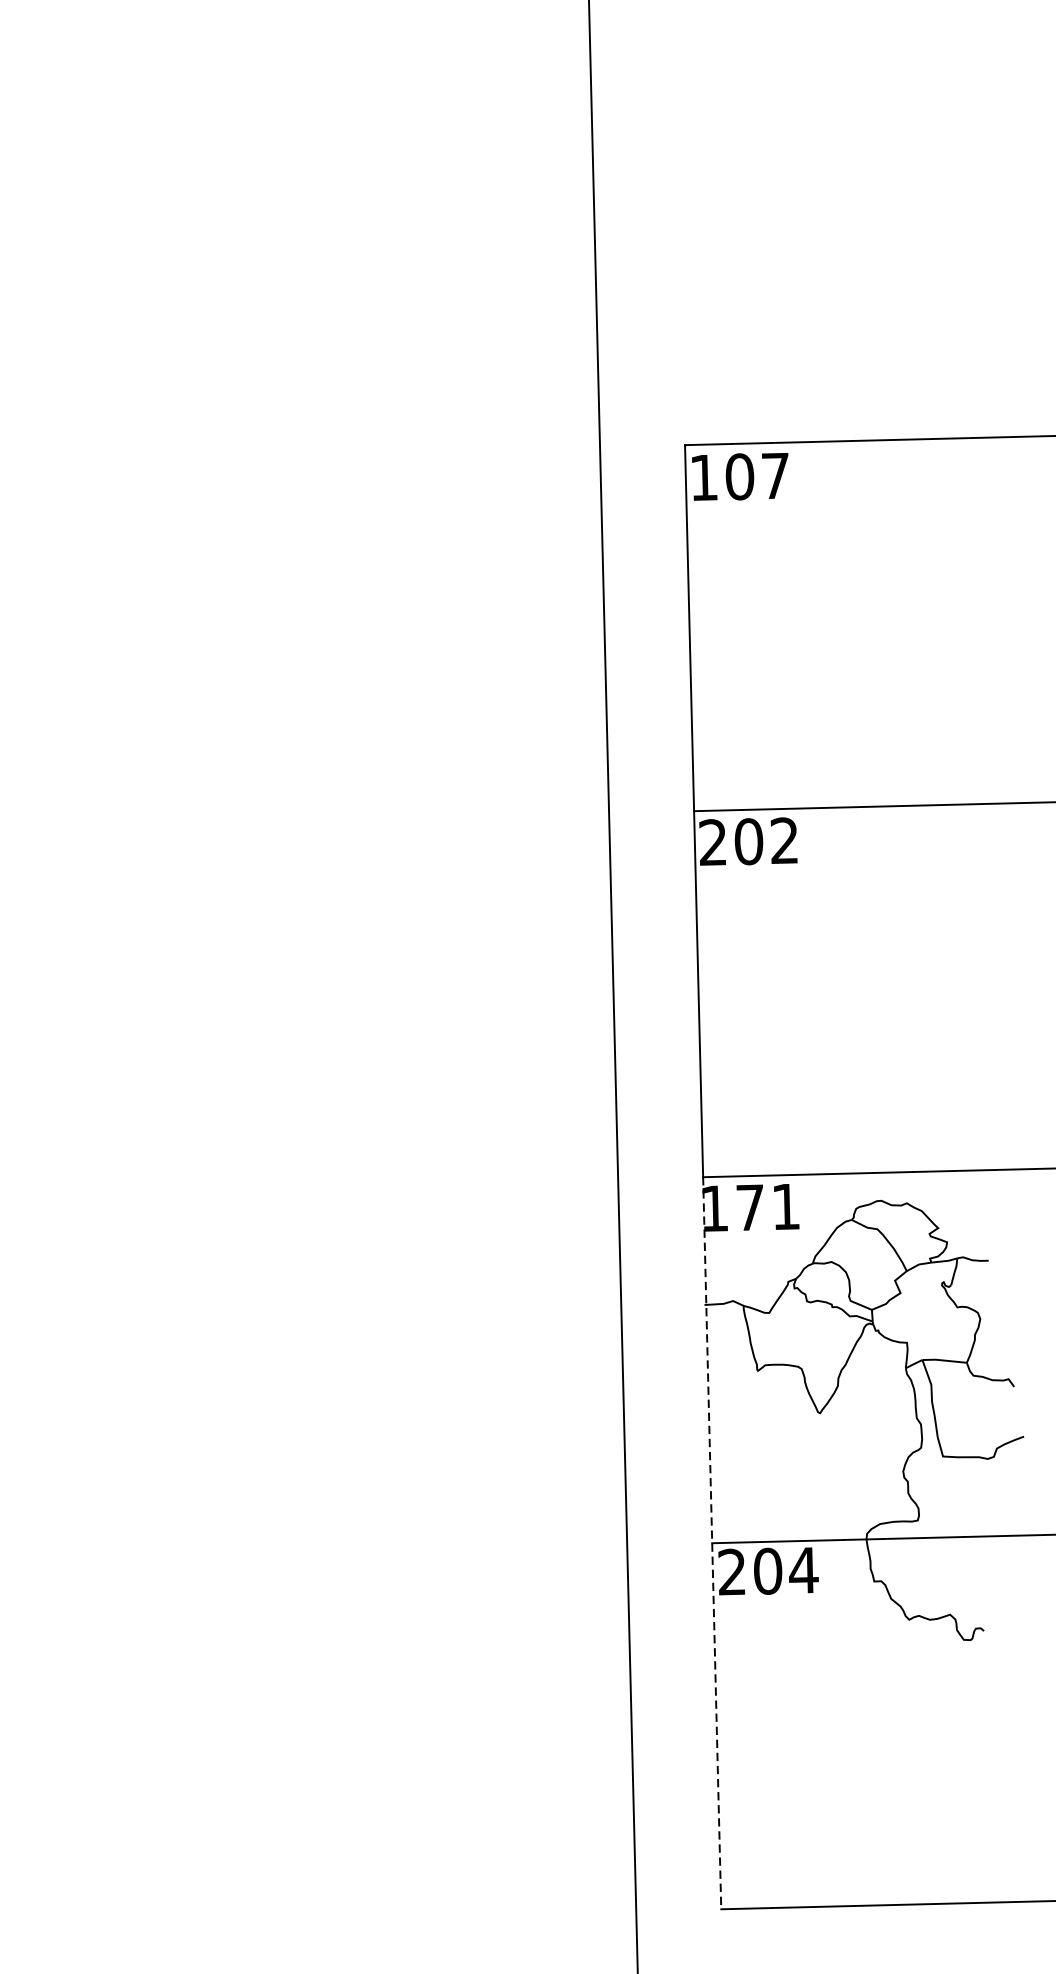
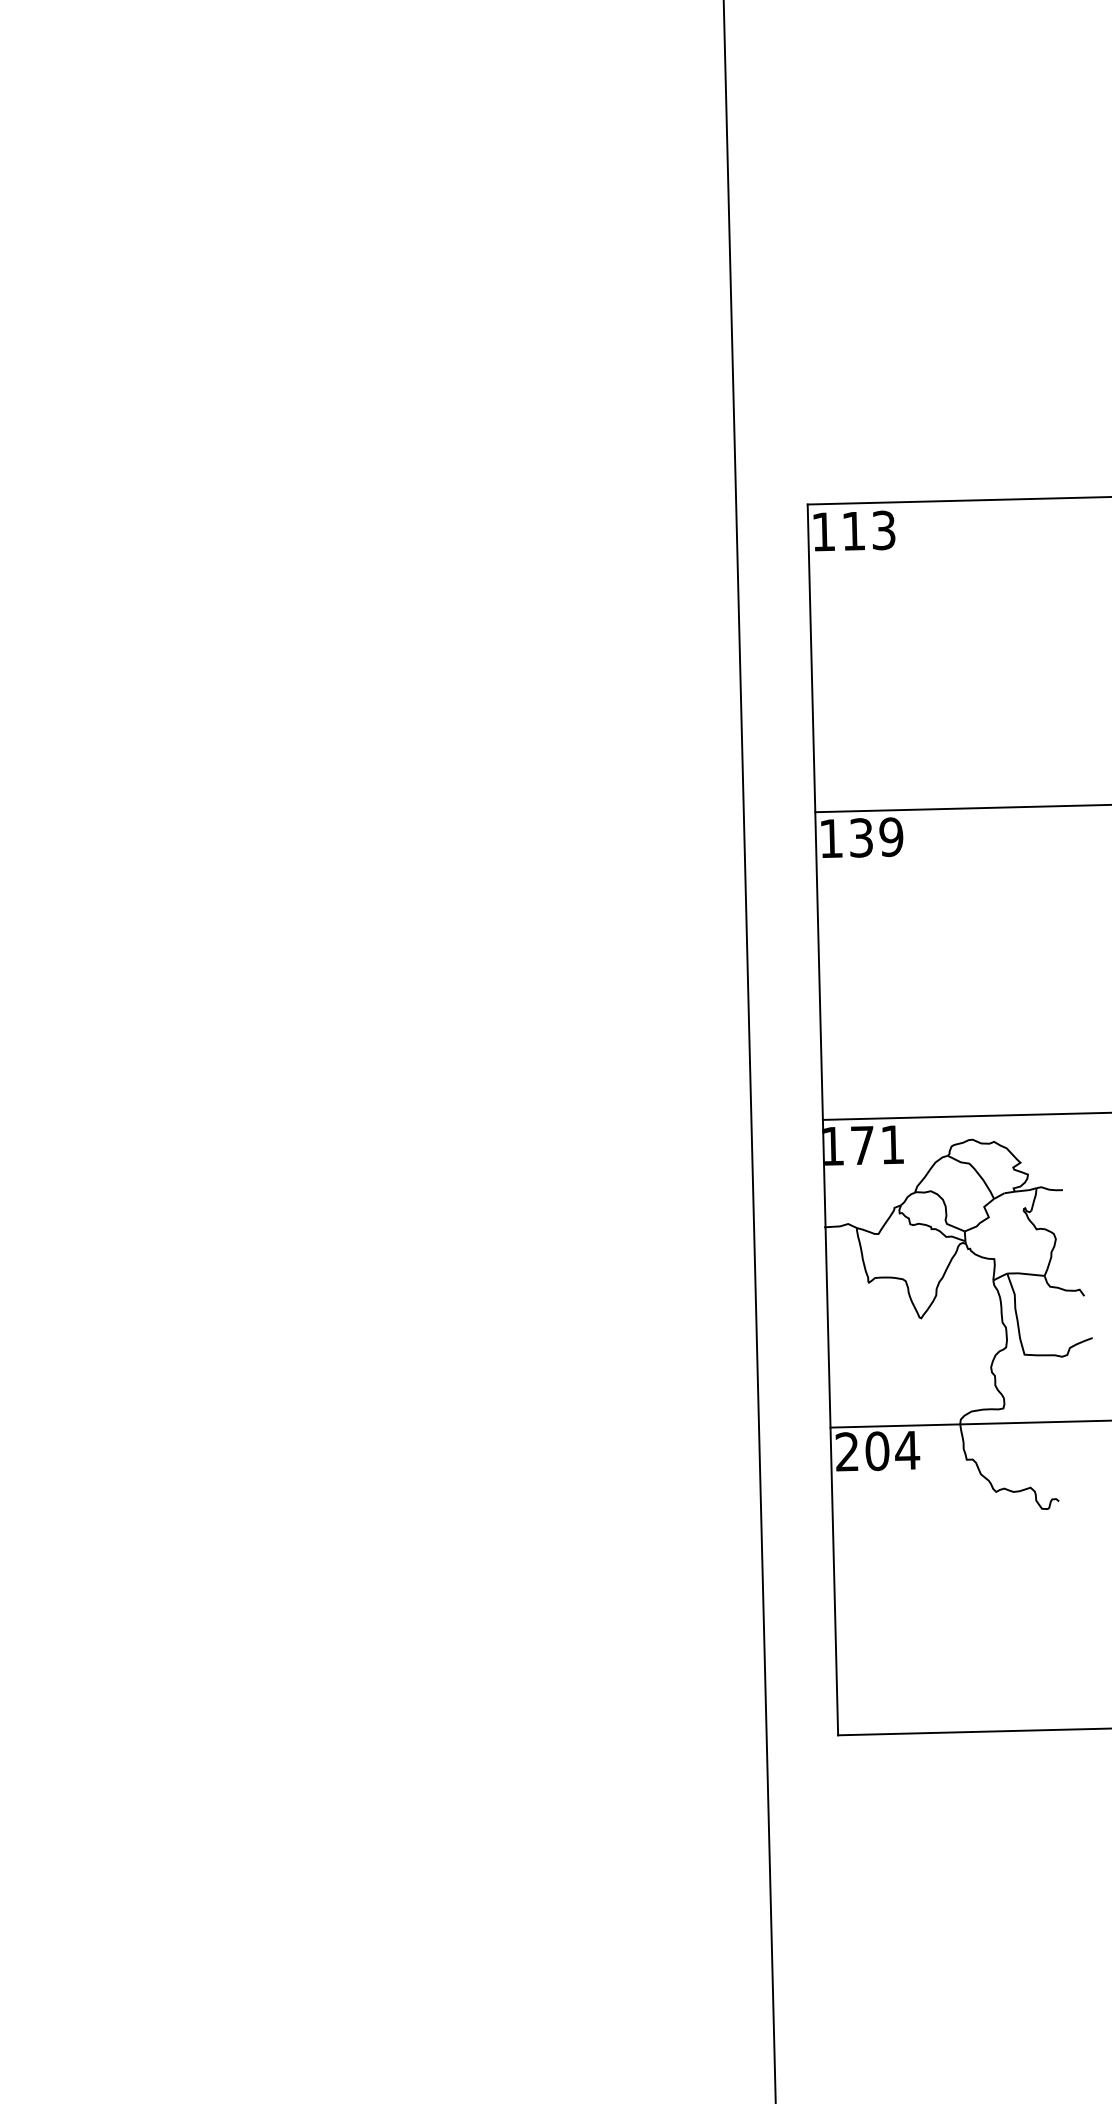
text: (757, 476) -> (868, 530), 107 -> 113
text: (749, 841) -> (861, 837), 202 -> 139
line: (712, 1543) -> (830, 1427), dashed -> solid

